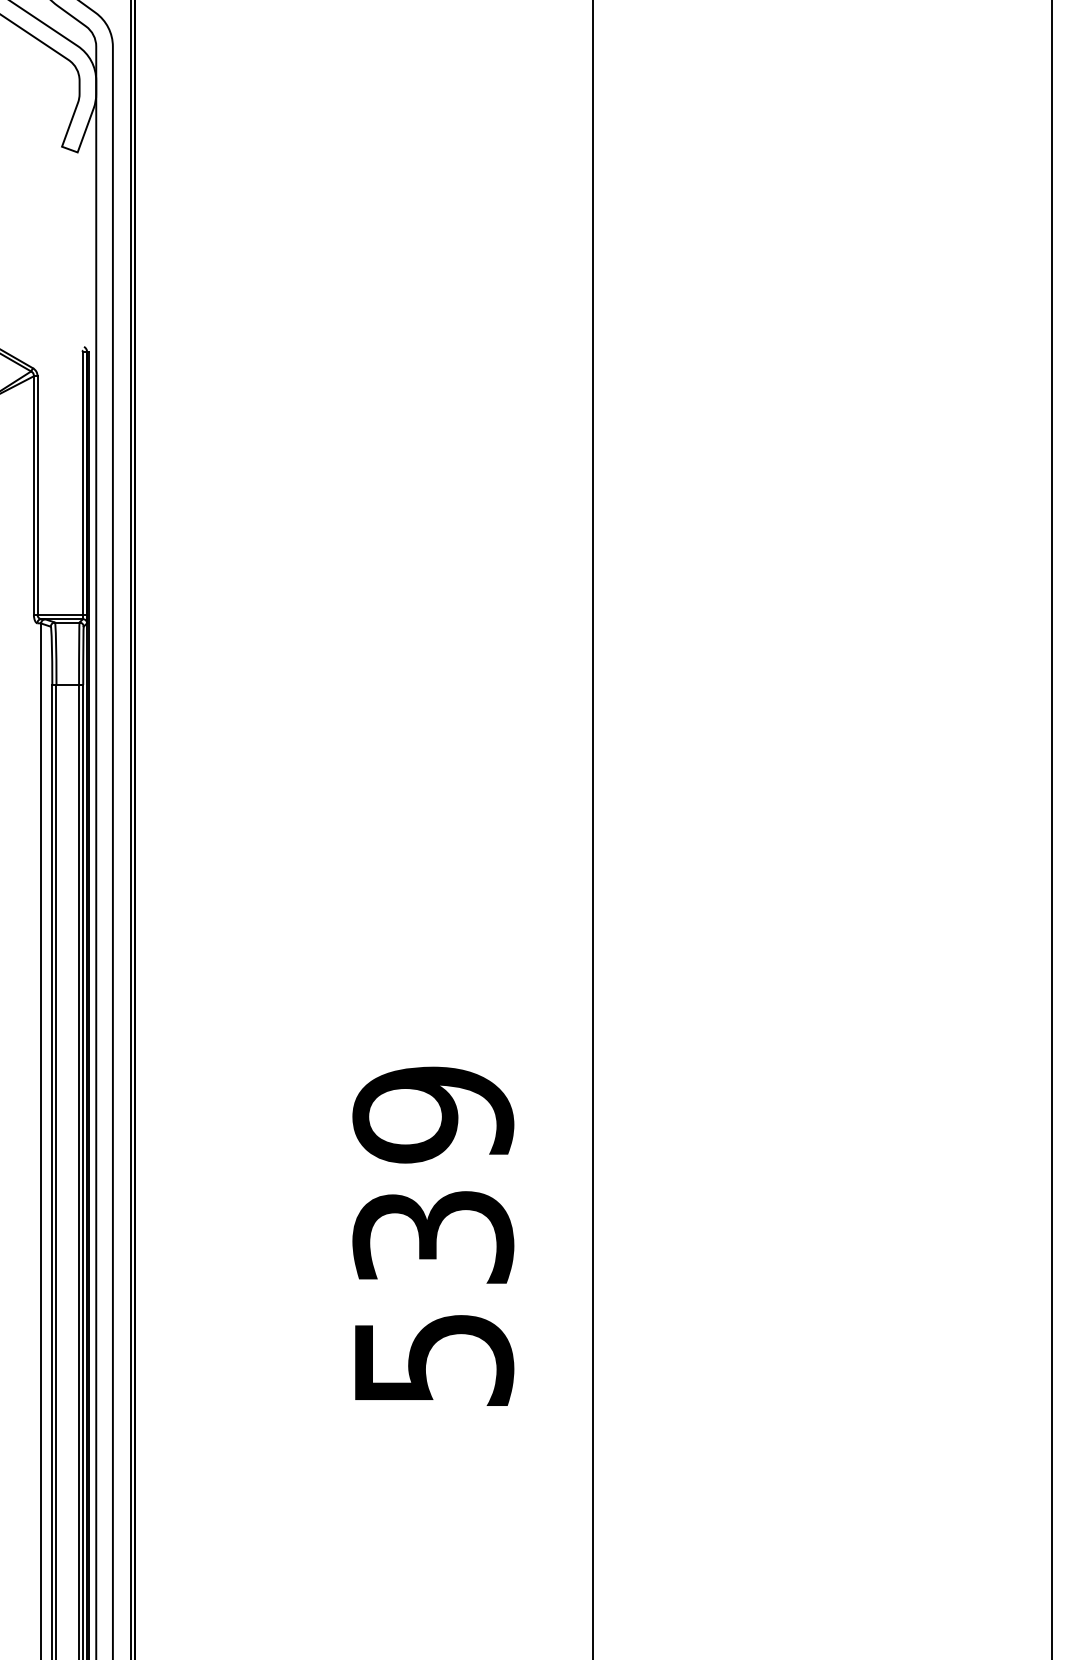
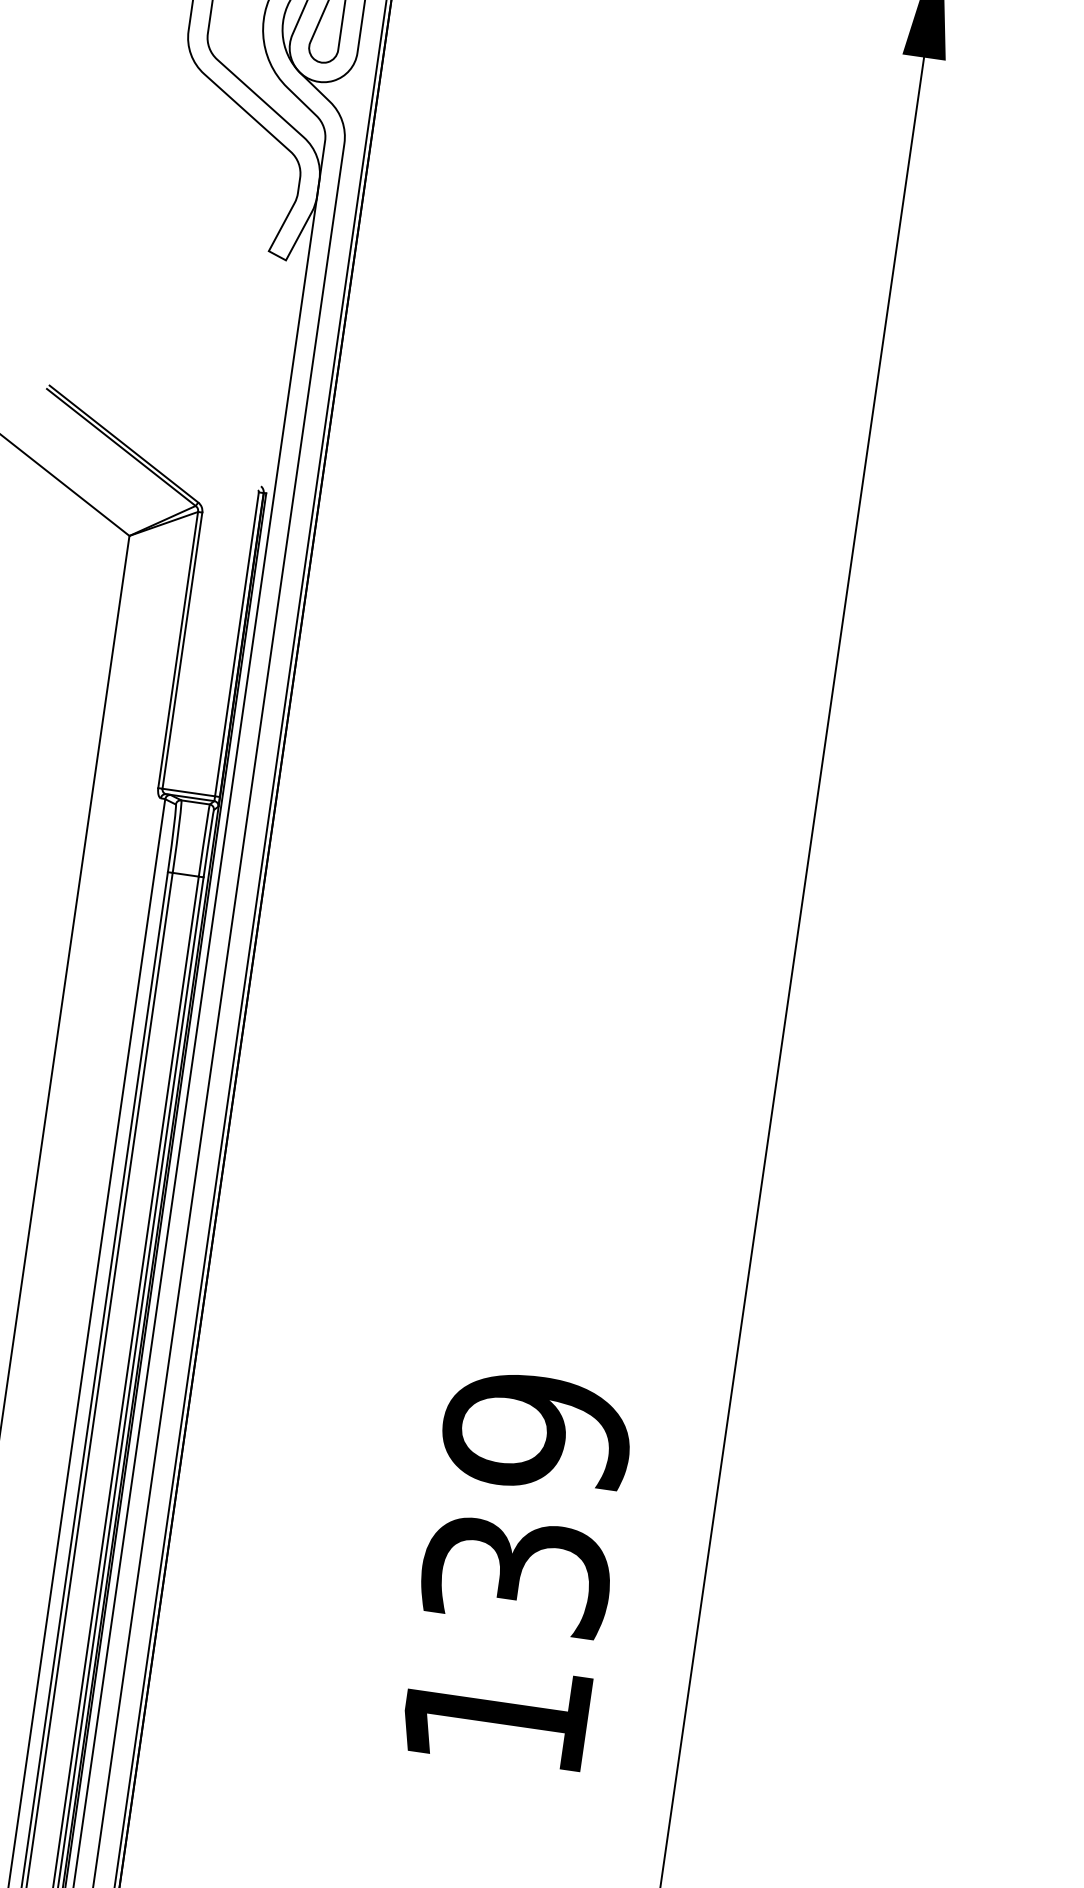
text: (434, 1360) -> (497, 1717), 539 -> 139

